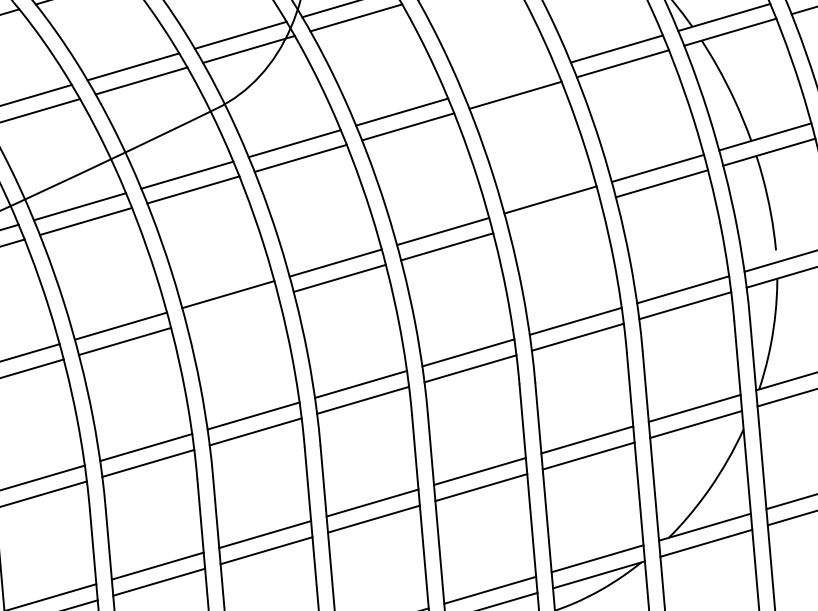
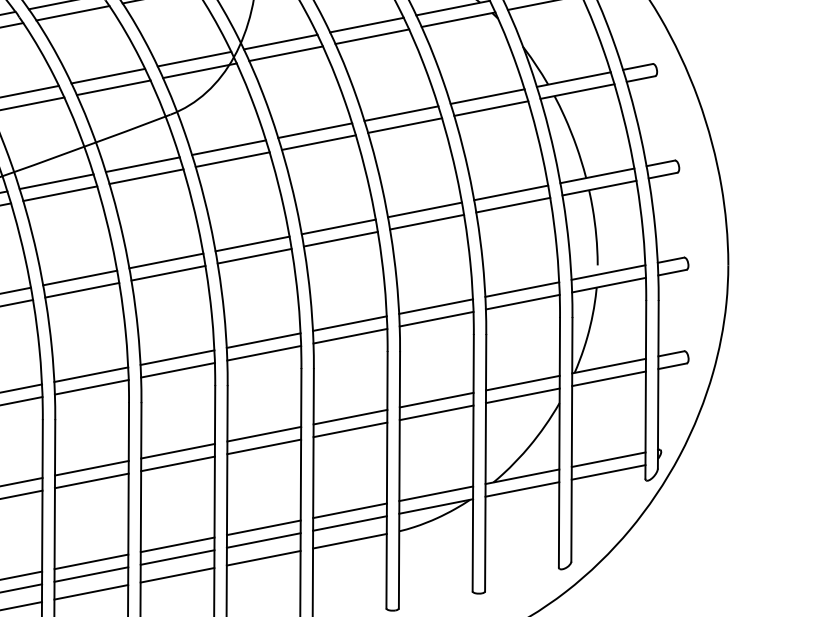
line: (509, 80) -> (401, 113), added
line: (555, 214) -> (427, 221), added
line: (232, 308) -> (168, 272), added

